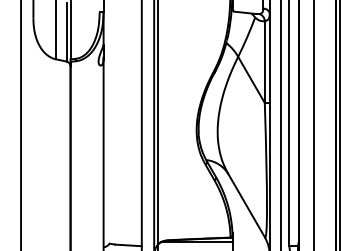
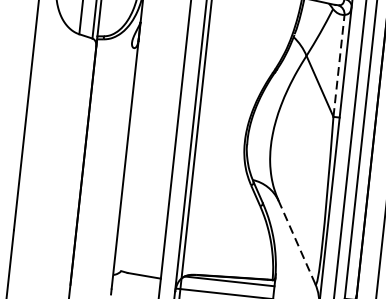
line: (264, 62) -> (338, 66), solid -> dashed
line: (246, 205) -> (296, 242), solid -> dashed

